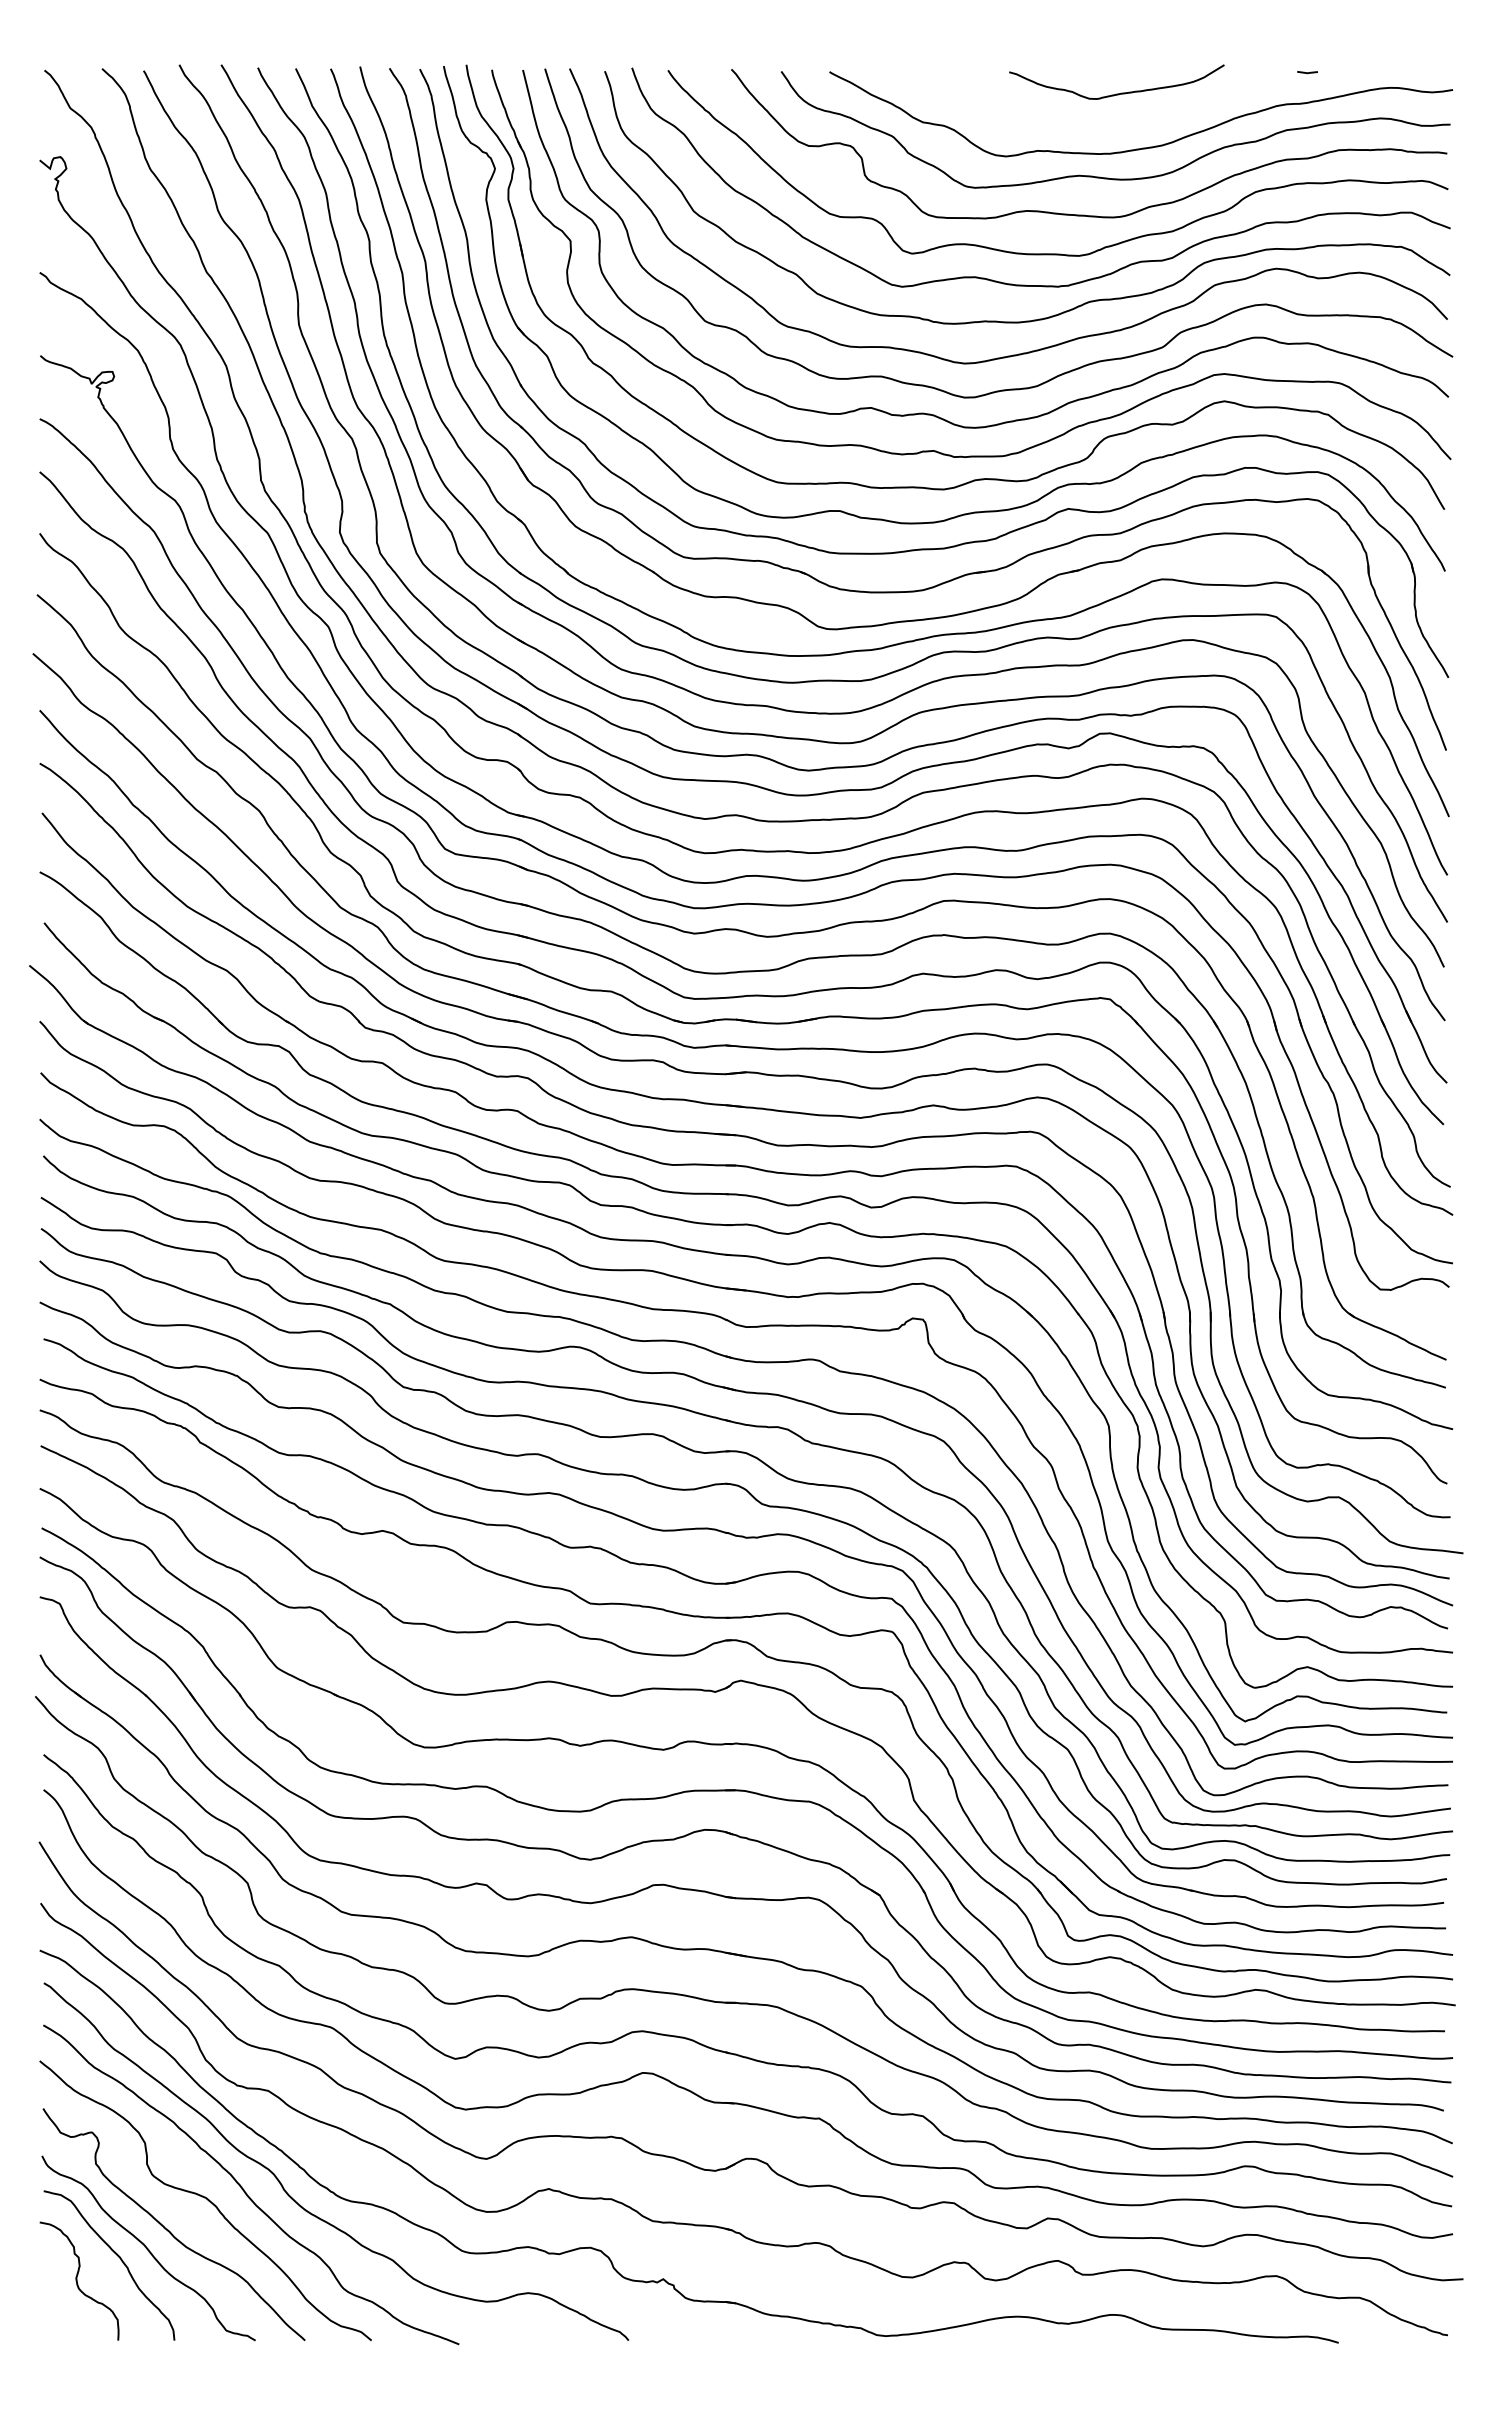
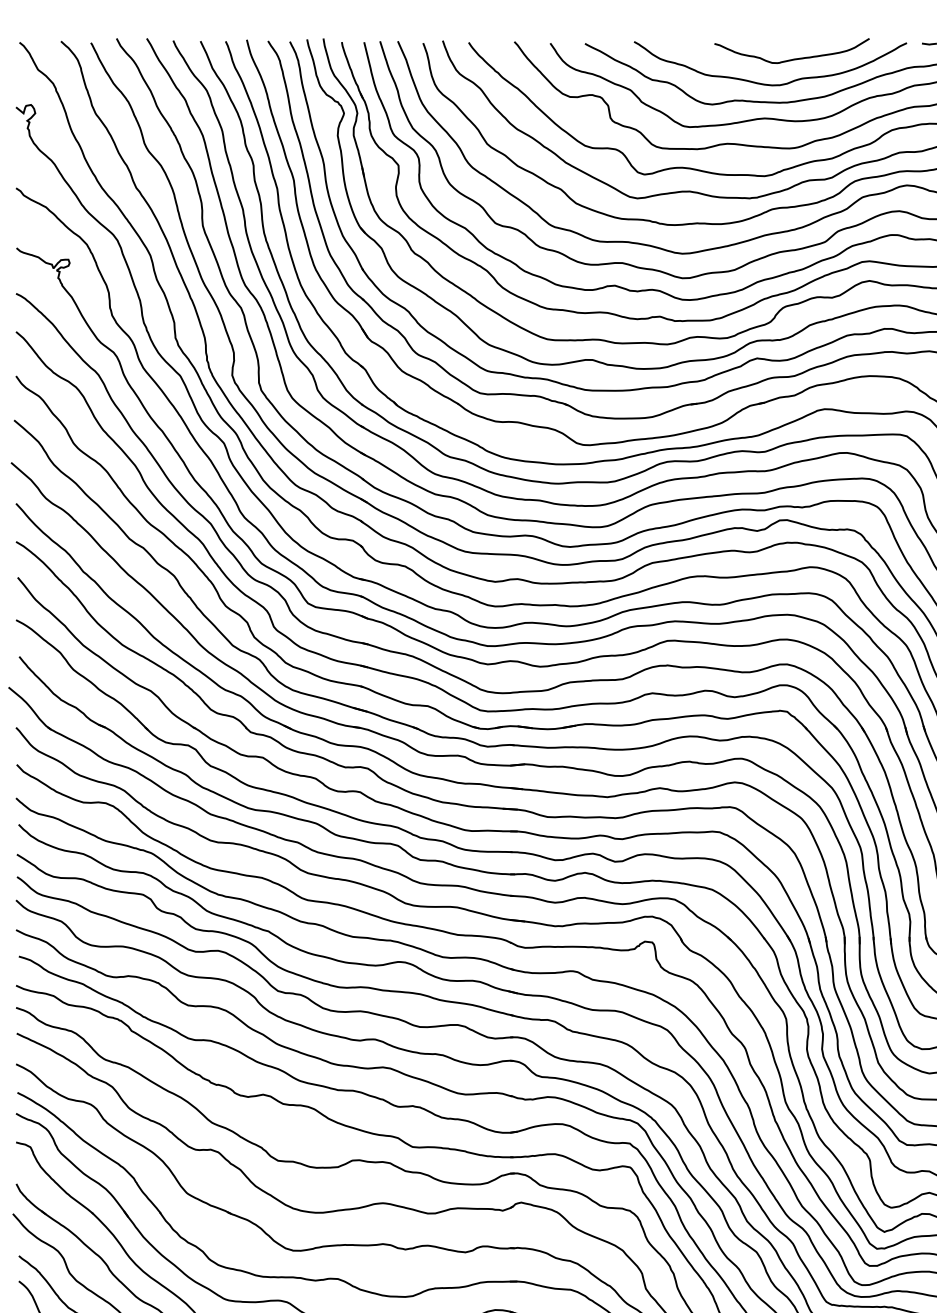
curve: (1086, 128) -> (770, 84), added

